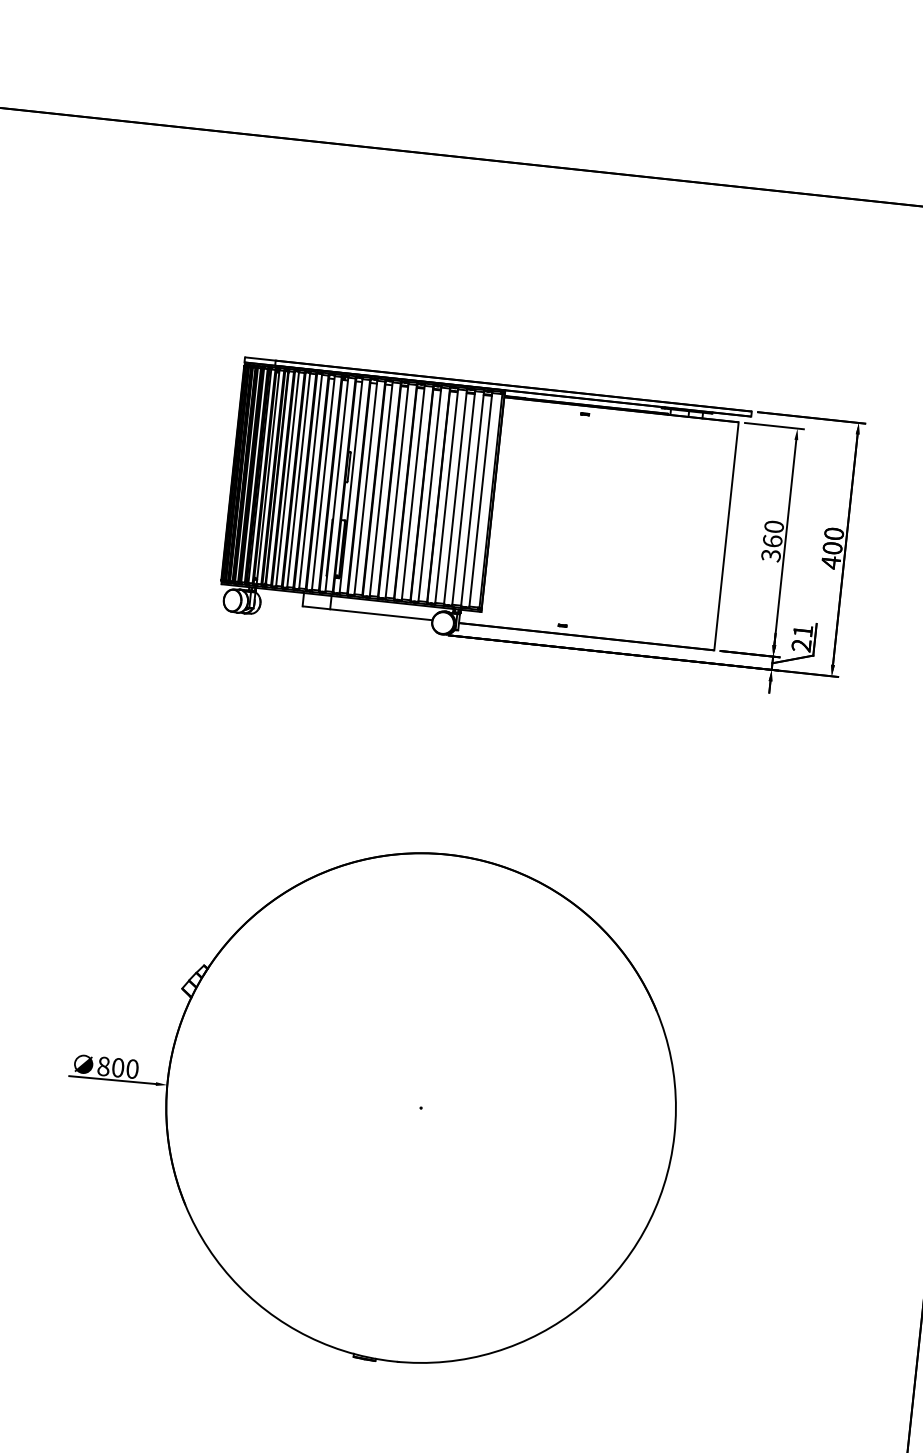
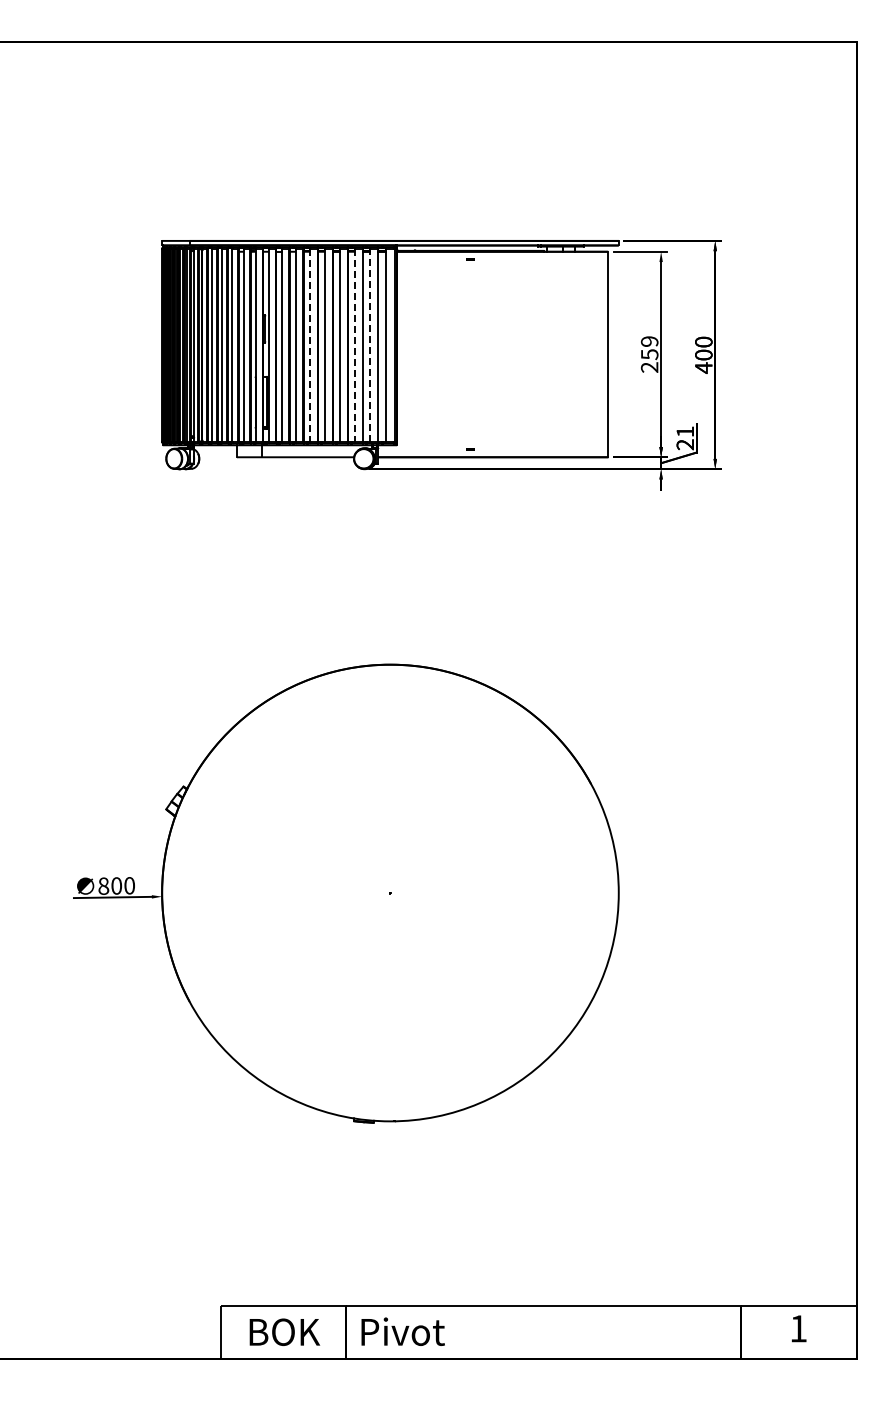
line: (397, 491) -> (310, 345), solid -> dashed
line: (447, 496) -> (355, 345), solid -> dashed
line: (464, 497) -> (370, 344), solid -> dashed
text: (772, 541) -> (649, 354), 360 -> 259

